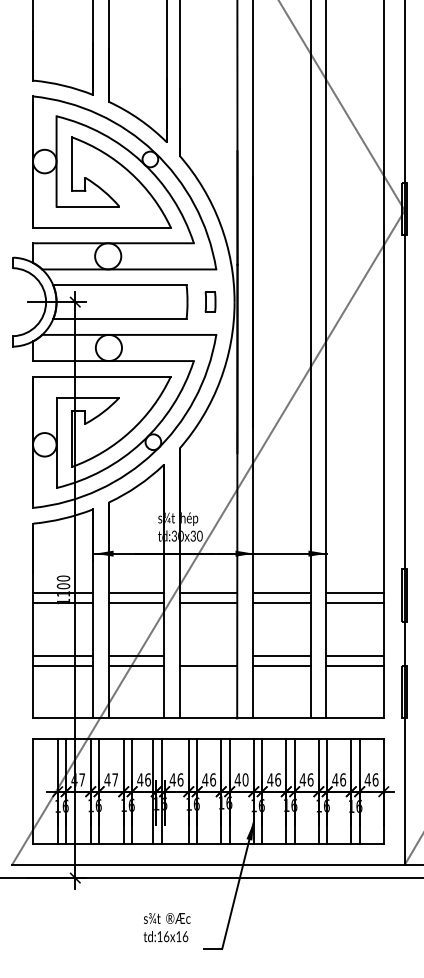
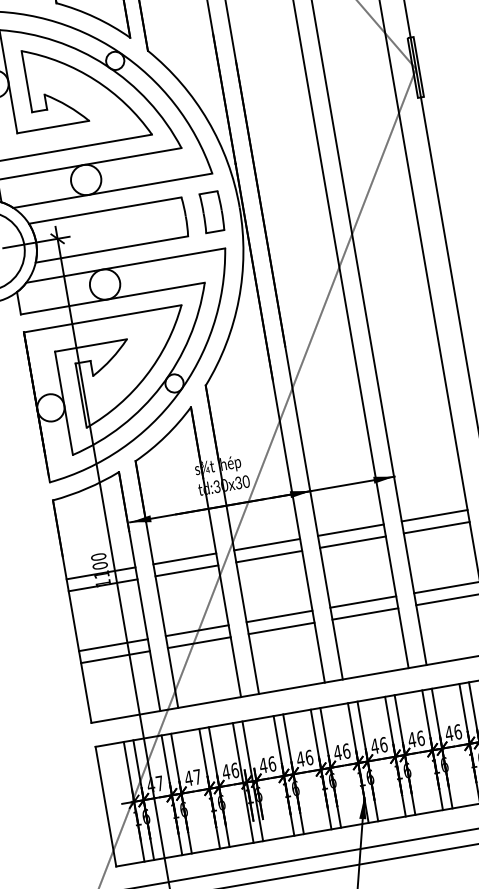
part: (210, 301) -> (212, 211), size x1.67
line: (208, 655) -> (279, 616), added
text: (245, 779) -> (346, 750), 40 -> 46

